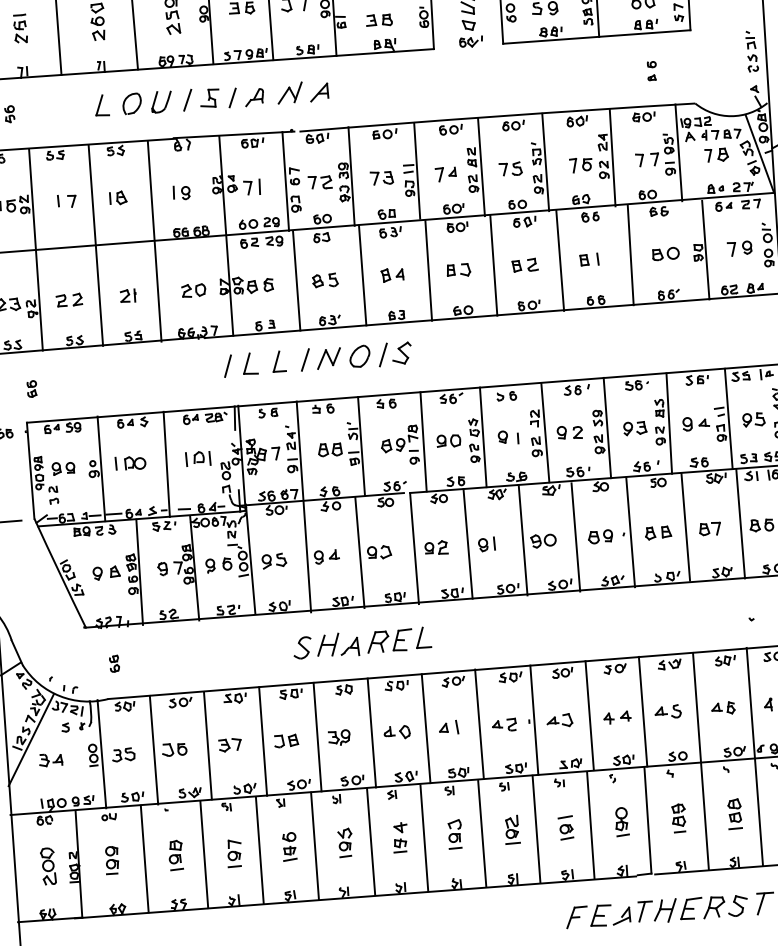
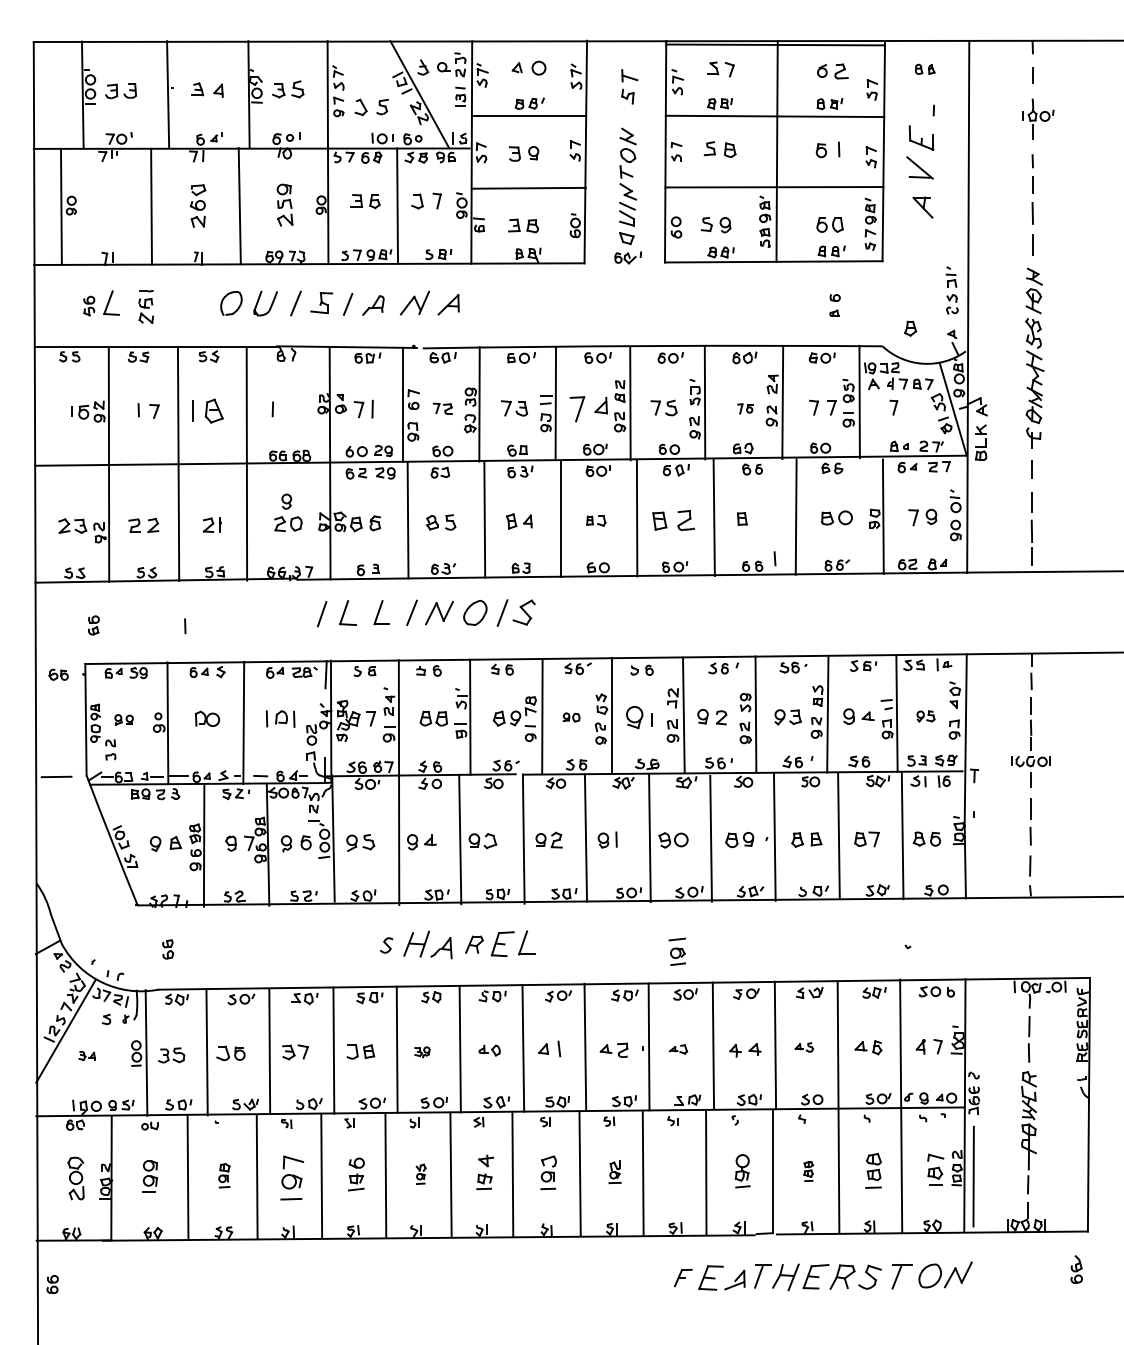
part: (19, 28) -> (145, 306), moved
part: (102, 105) -> (111, 302), moved
part: (722, 154) -> (910, 328), moved
part: (580, 164) -> (745, 408), size x0.6
part: (445, 173) -> (588, 408), size x1.6
part: (319, 182) -> (442, 408), size x0.7
part: (185, 192) -> (286, 501), moved
part: (118, 198) -> (208, 411), size x1.6
line: (597, 258) -> (774, 558), moved
part: (525, 264) -> (673, 519), size x1.4
part: (458, 269) -> (596, 520), size x0.7
part: (753, 419) -> (925, 716), size x0.7
part: (502, 436) -> (634, 716), size x1.6
part: (448, 440) -> (571, 717), size x0.6
line: (116, 463) -> (185, 626), moved
part: (62, 468) -> (123, 719), size x0.7
part: (378, 642) -> (474, 944), size x0.7
part: (302, 647) -> (386, 945), size x0.6
part: (667, 711) -> (803, 1047), size x0.6
part: (559, 720) -> (678, 1049), size x0.6
part: (397, 732) -> (489, 1050), size x0.7
part: (339, 738) -> (422, 1052), size x0.6
part: (50, 759) -> (86, 1055), size x0.6
part: (678, 818) -> (808, 1171), size x0.6
part: (565, 827) -> (676, 951), moved
part: (511, 829) -> (614, 1171), size x0.7
part: (344, 843) -> (420, 1174), size x0.6
part: (233, 853) -> (291, 1177), size x1.4
part: (176, 855) -> (224, 1175), size x0.7
part: (577, 916) -> (683, 1277), size x0.7

